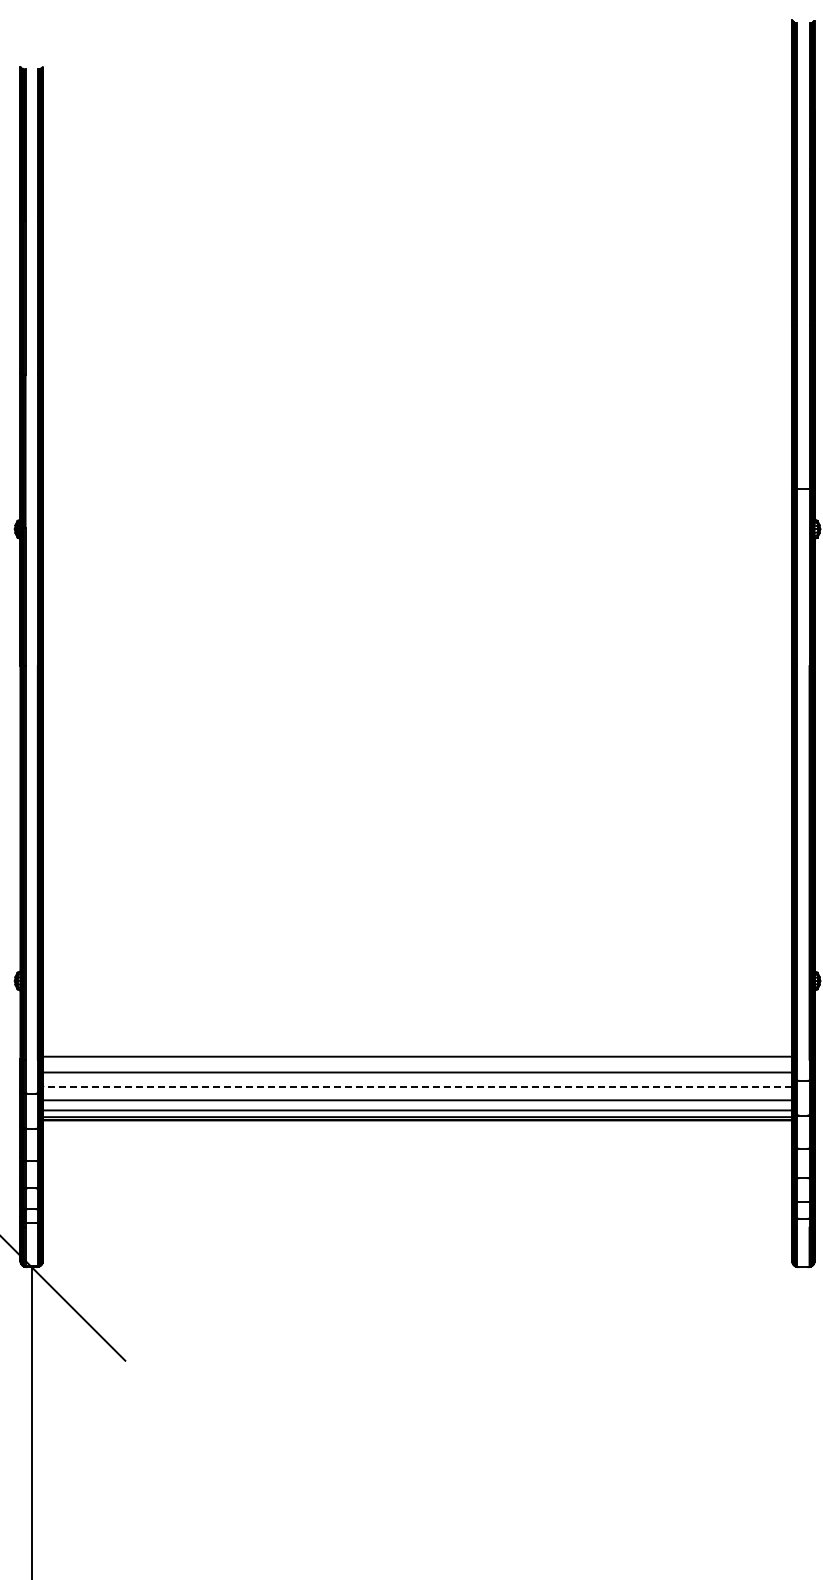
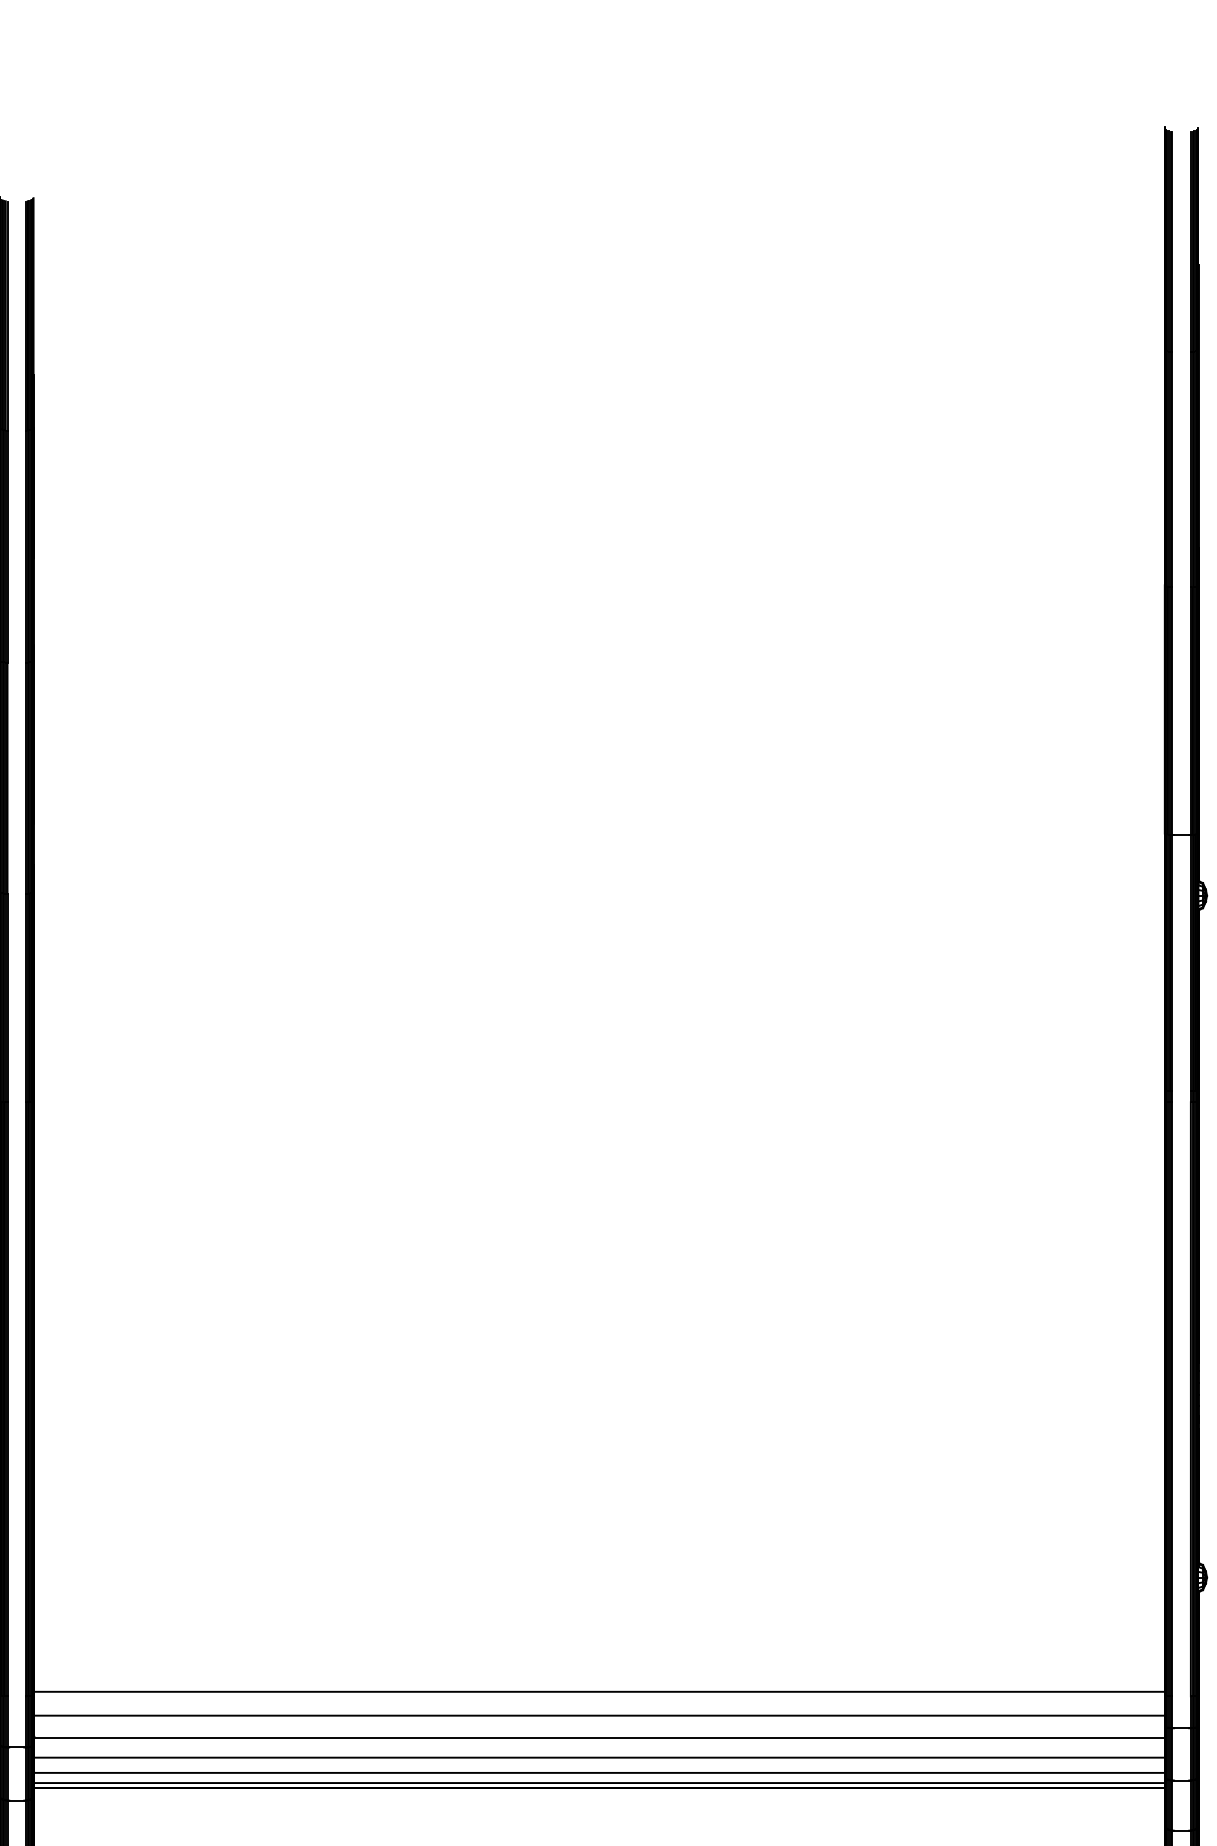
line: (417, 1087) -> (599, 1738), dashed -> solid

